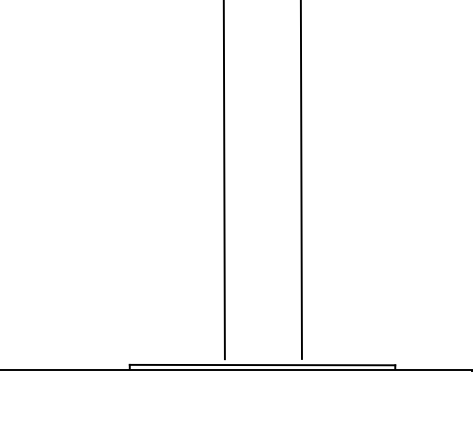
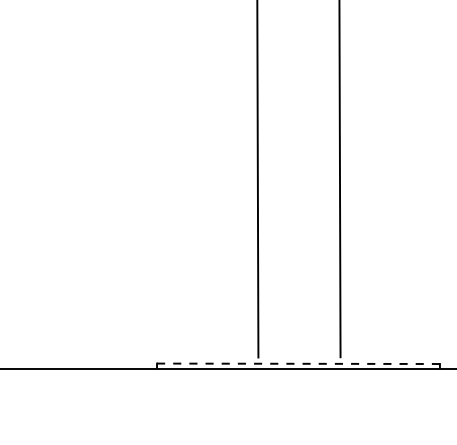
line: (262, 365) -> (298, 364), solid -> dashed

